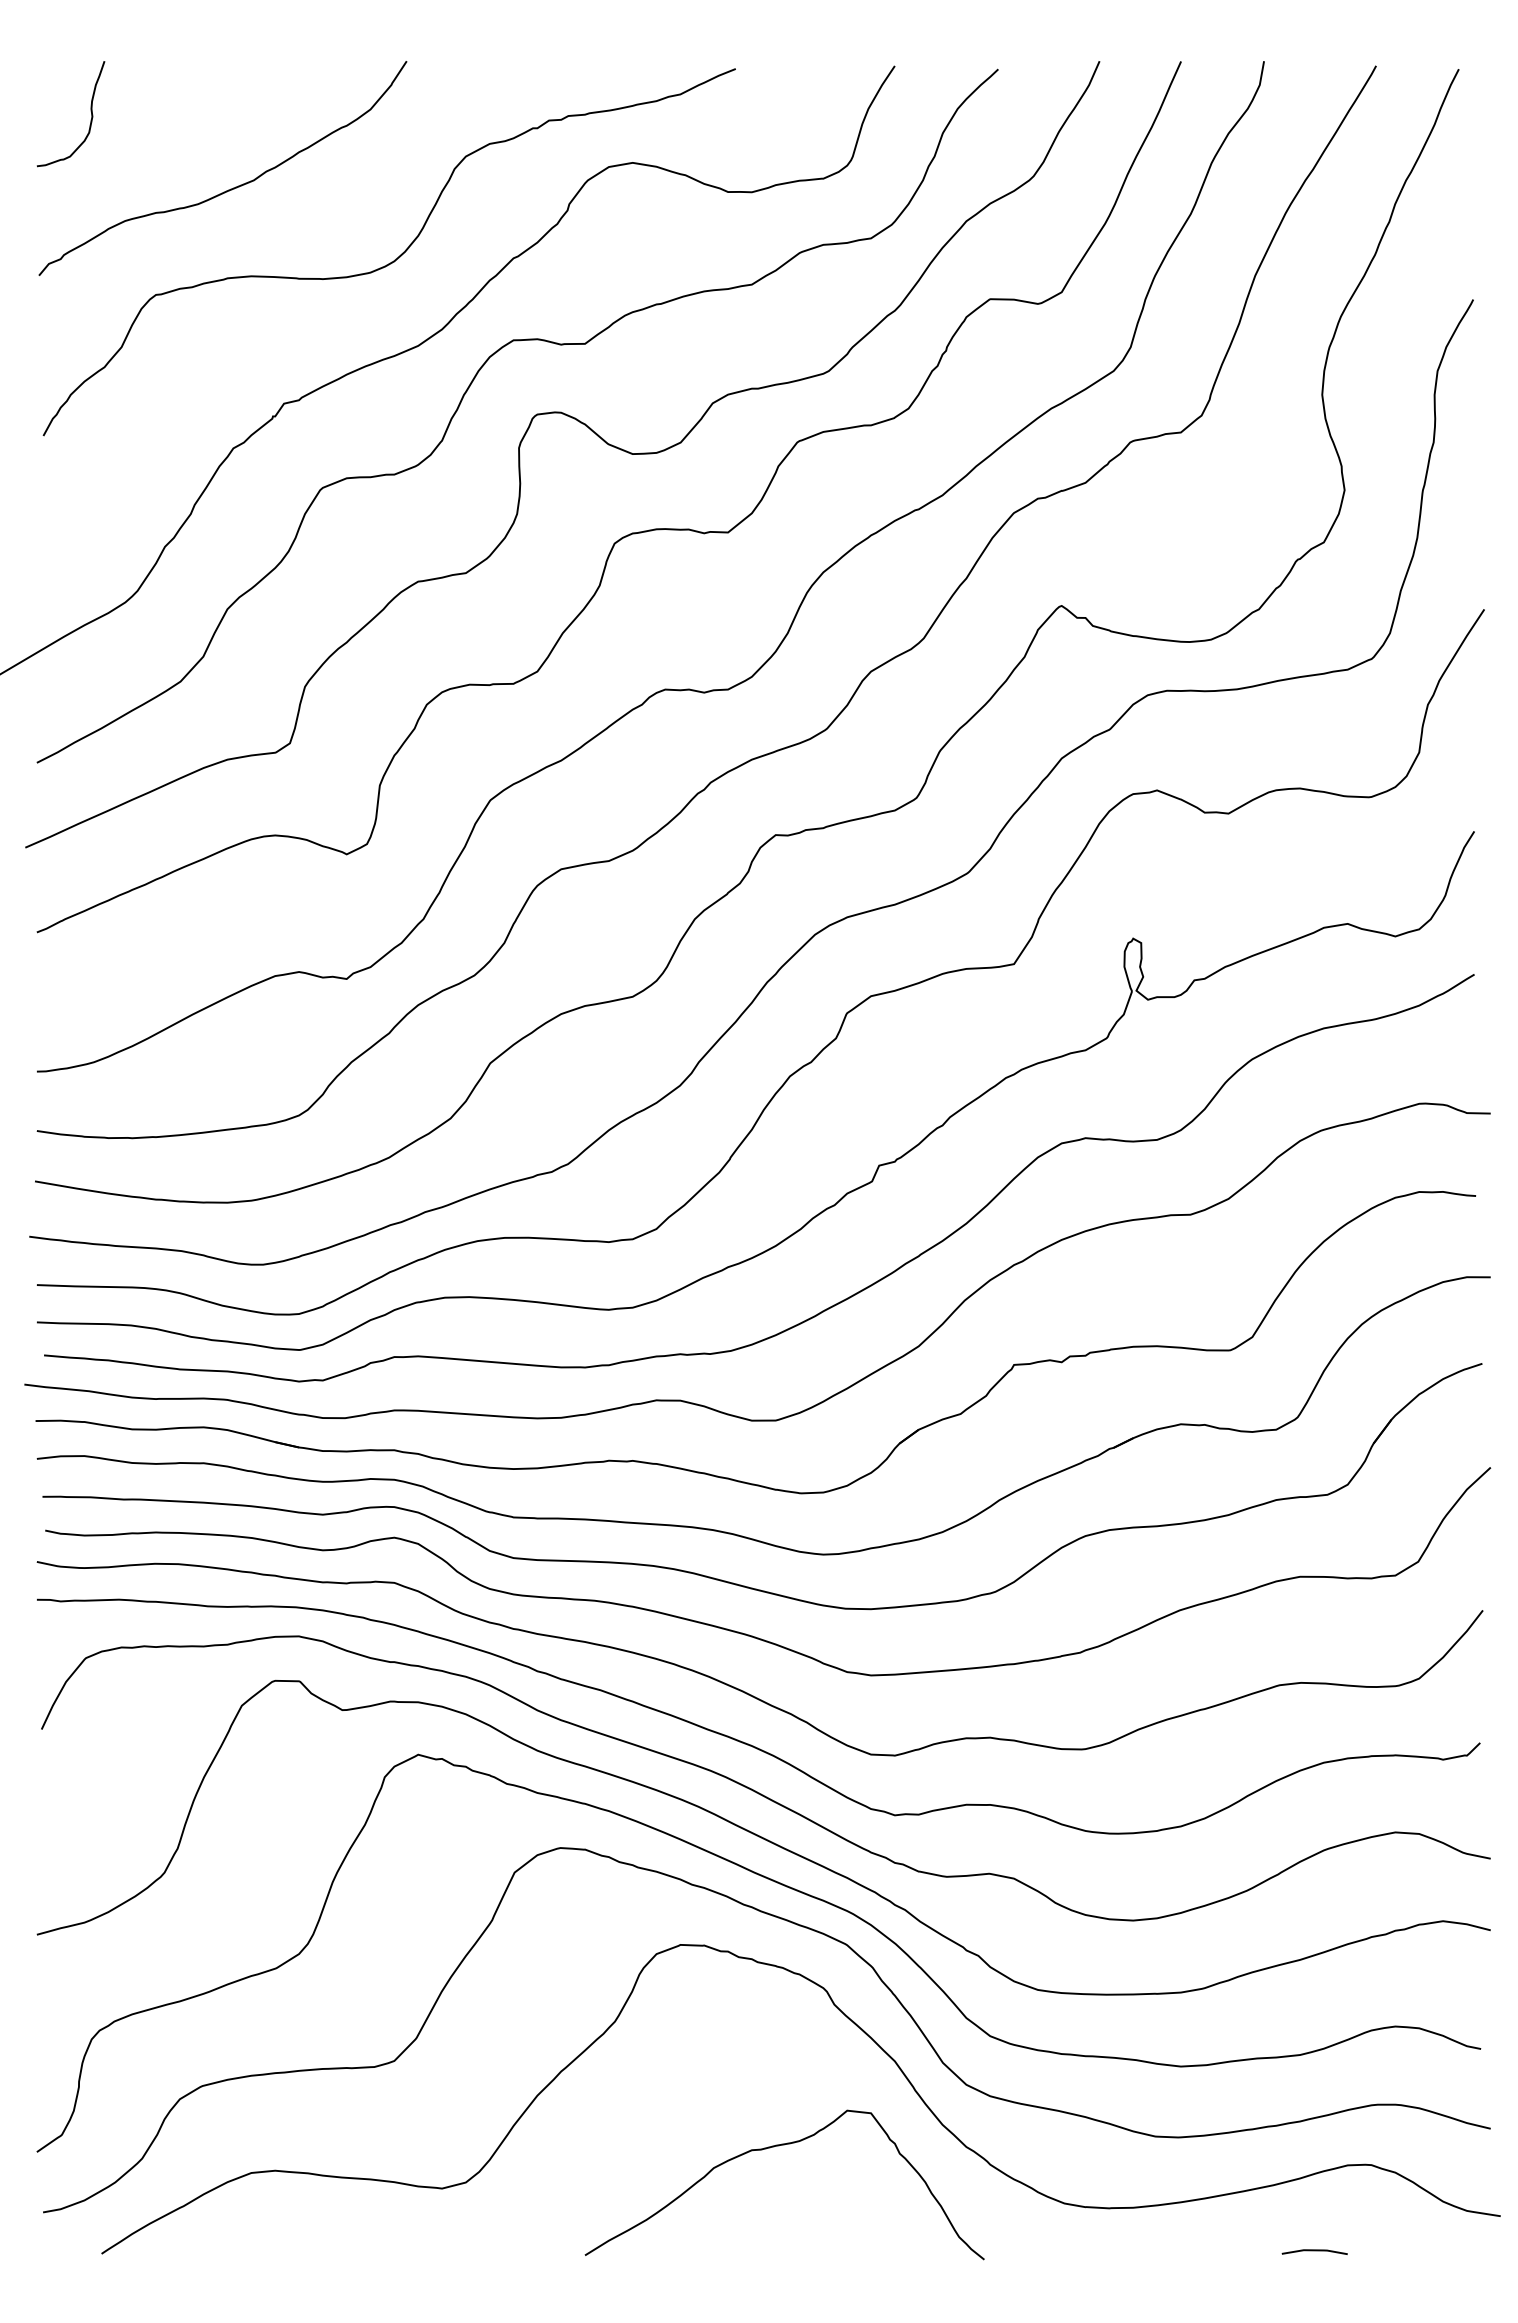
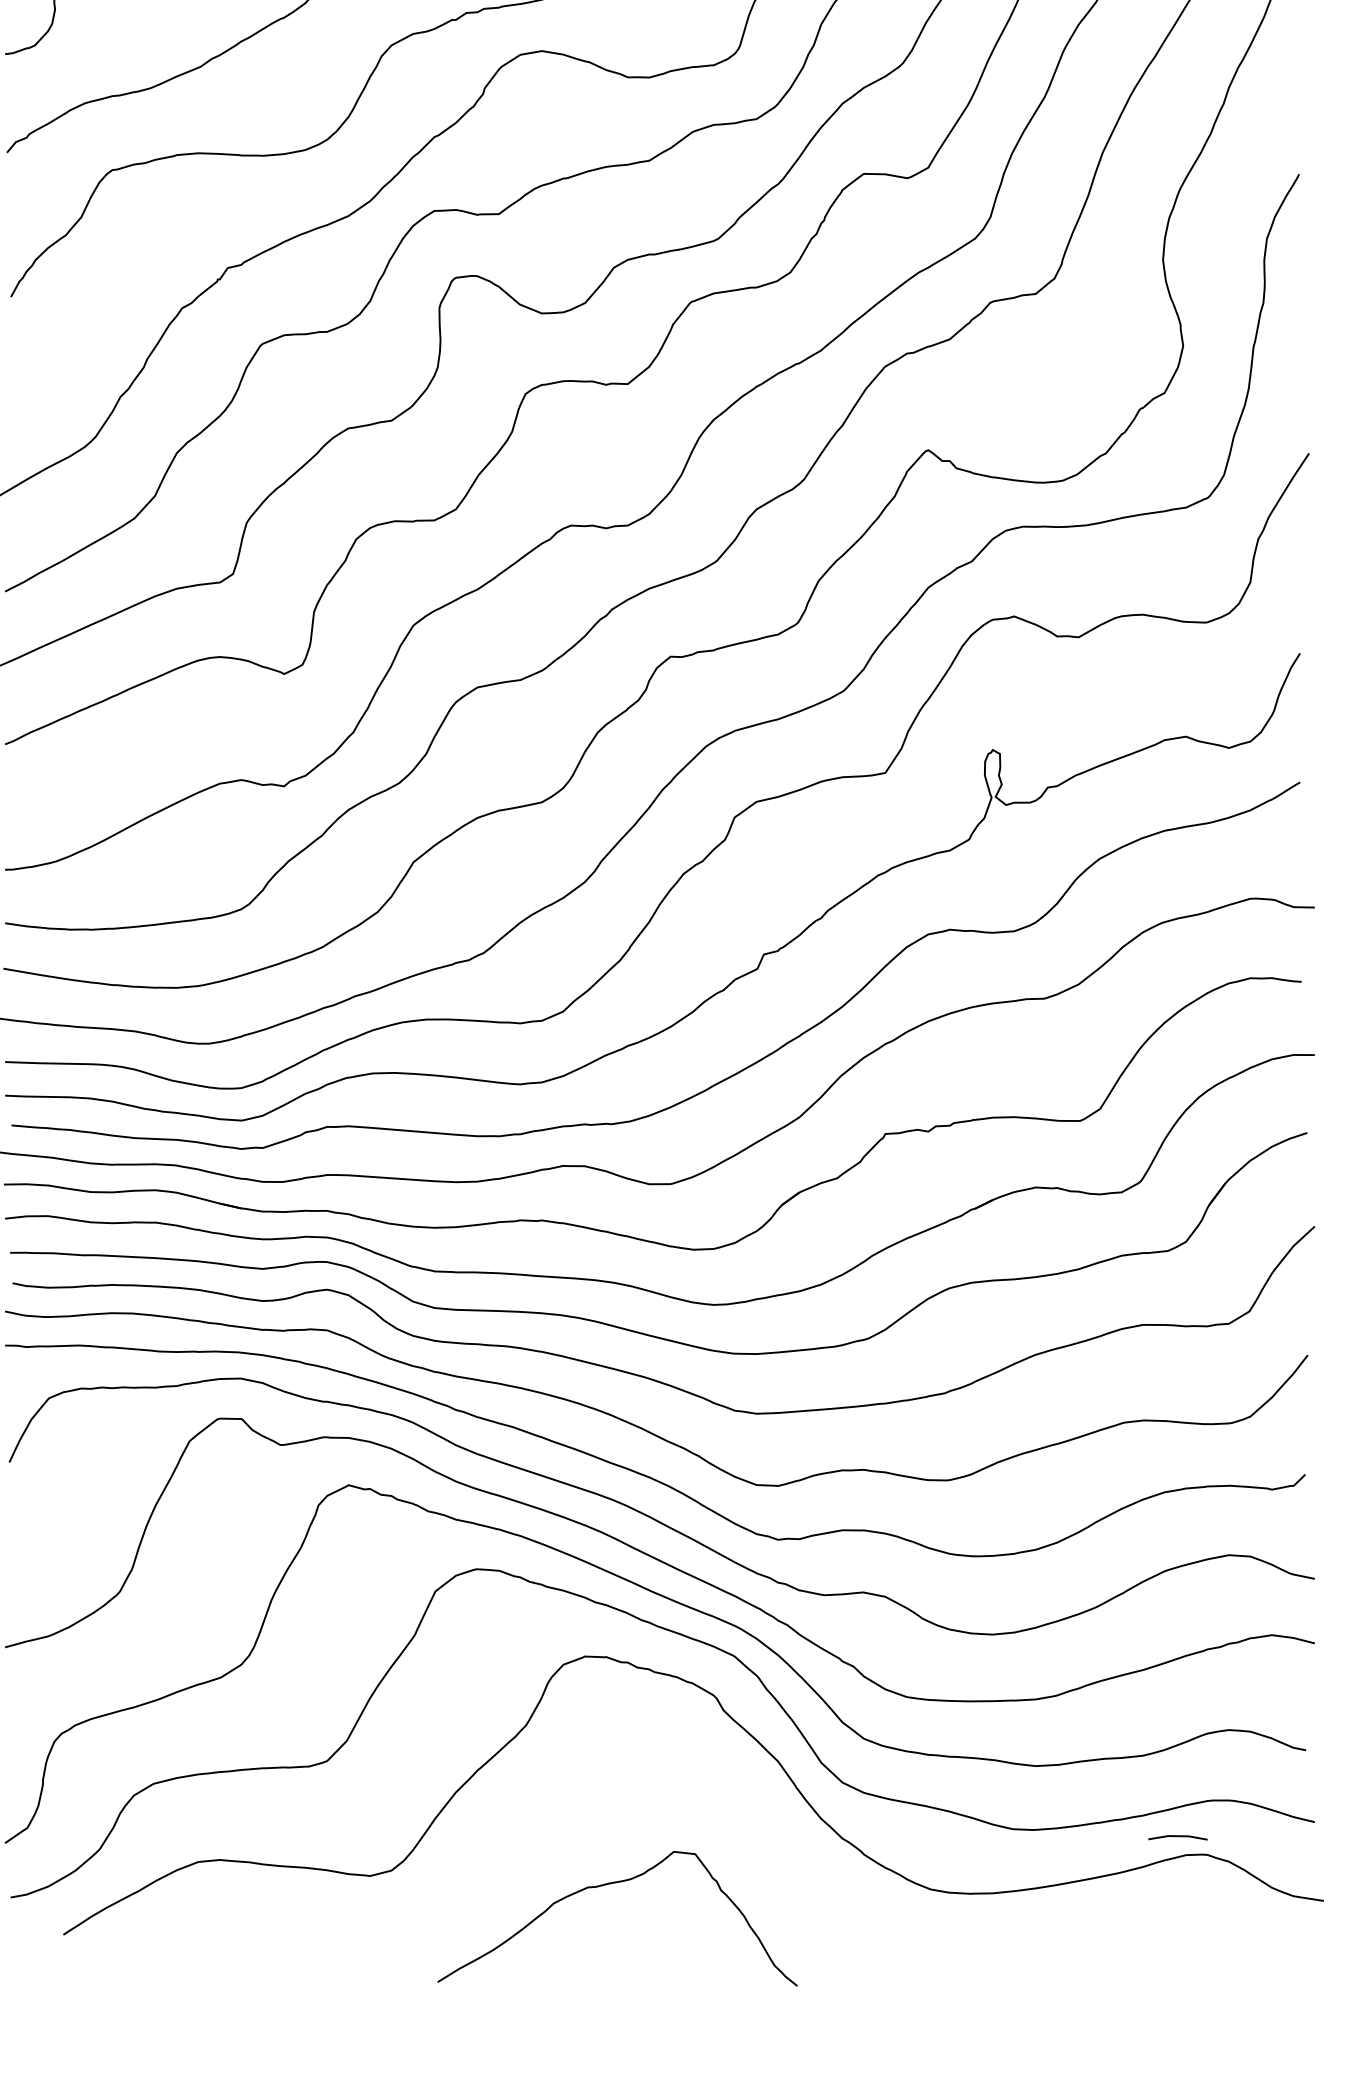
curve: (779, 2146) -> (612, 1884), moved
line: (1314, 2251) -> (1177, 1837), moved

